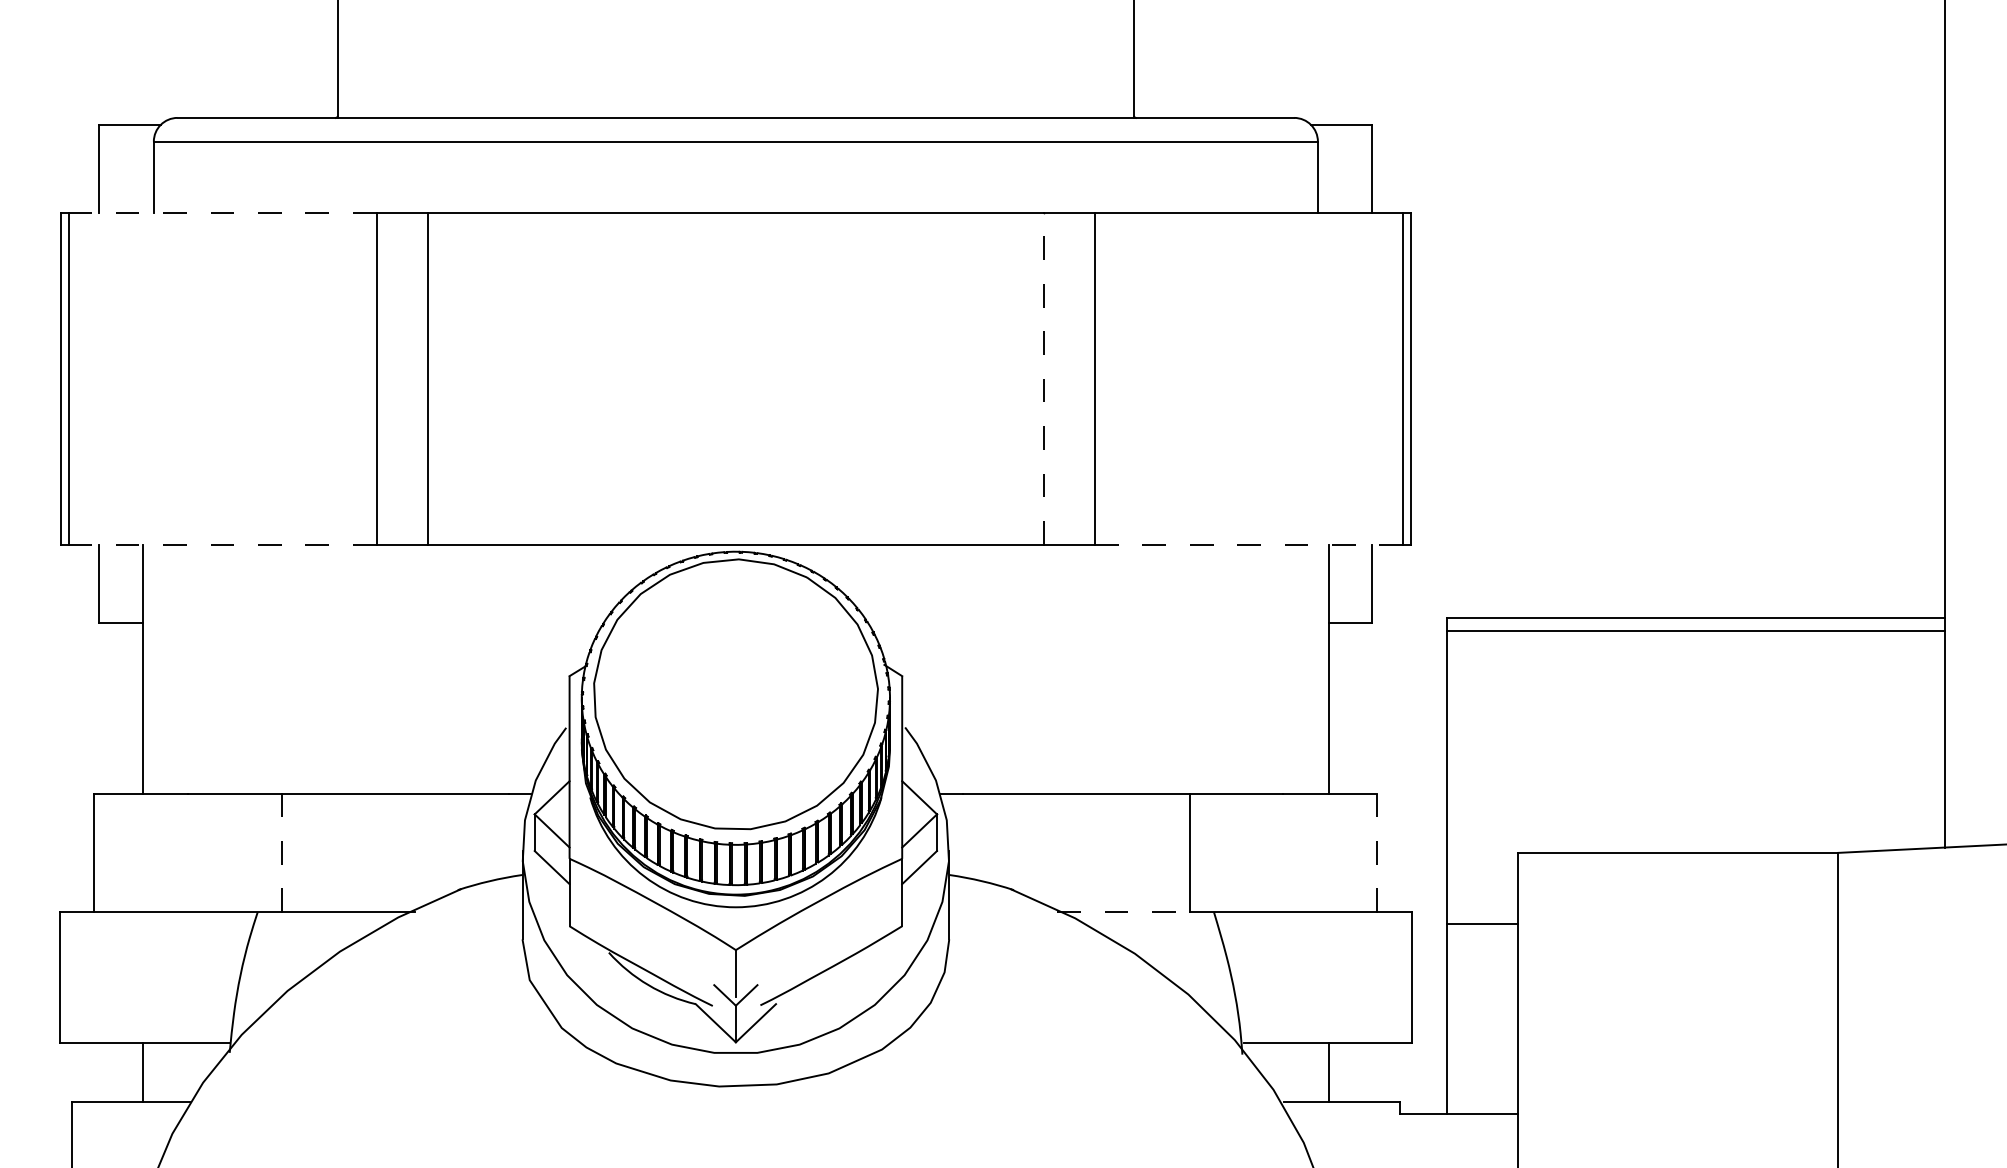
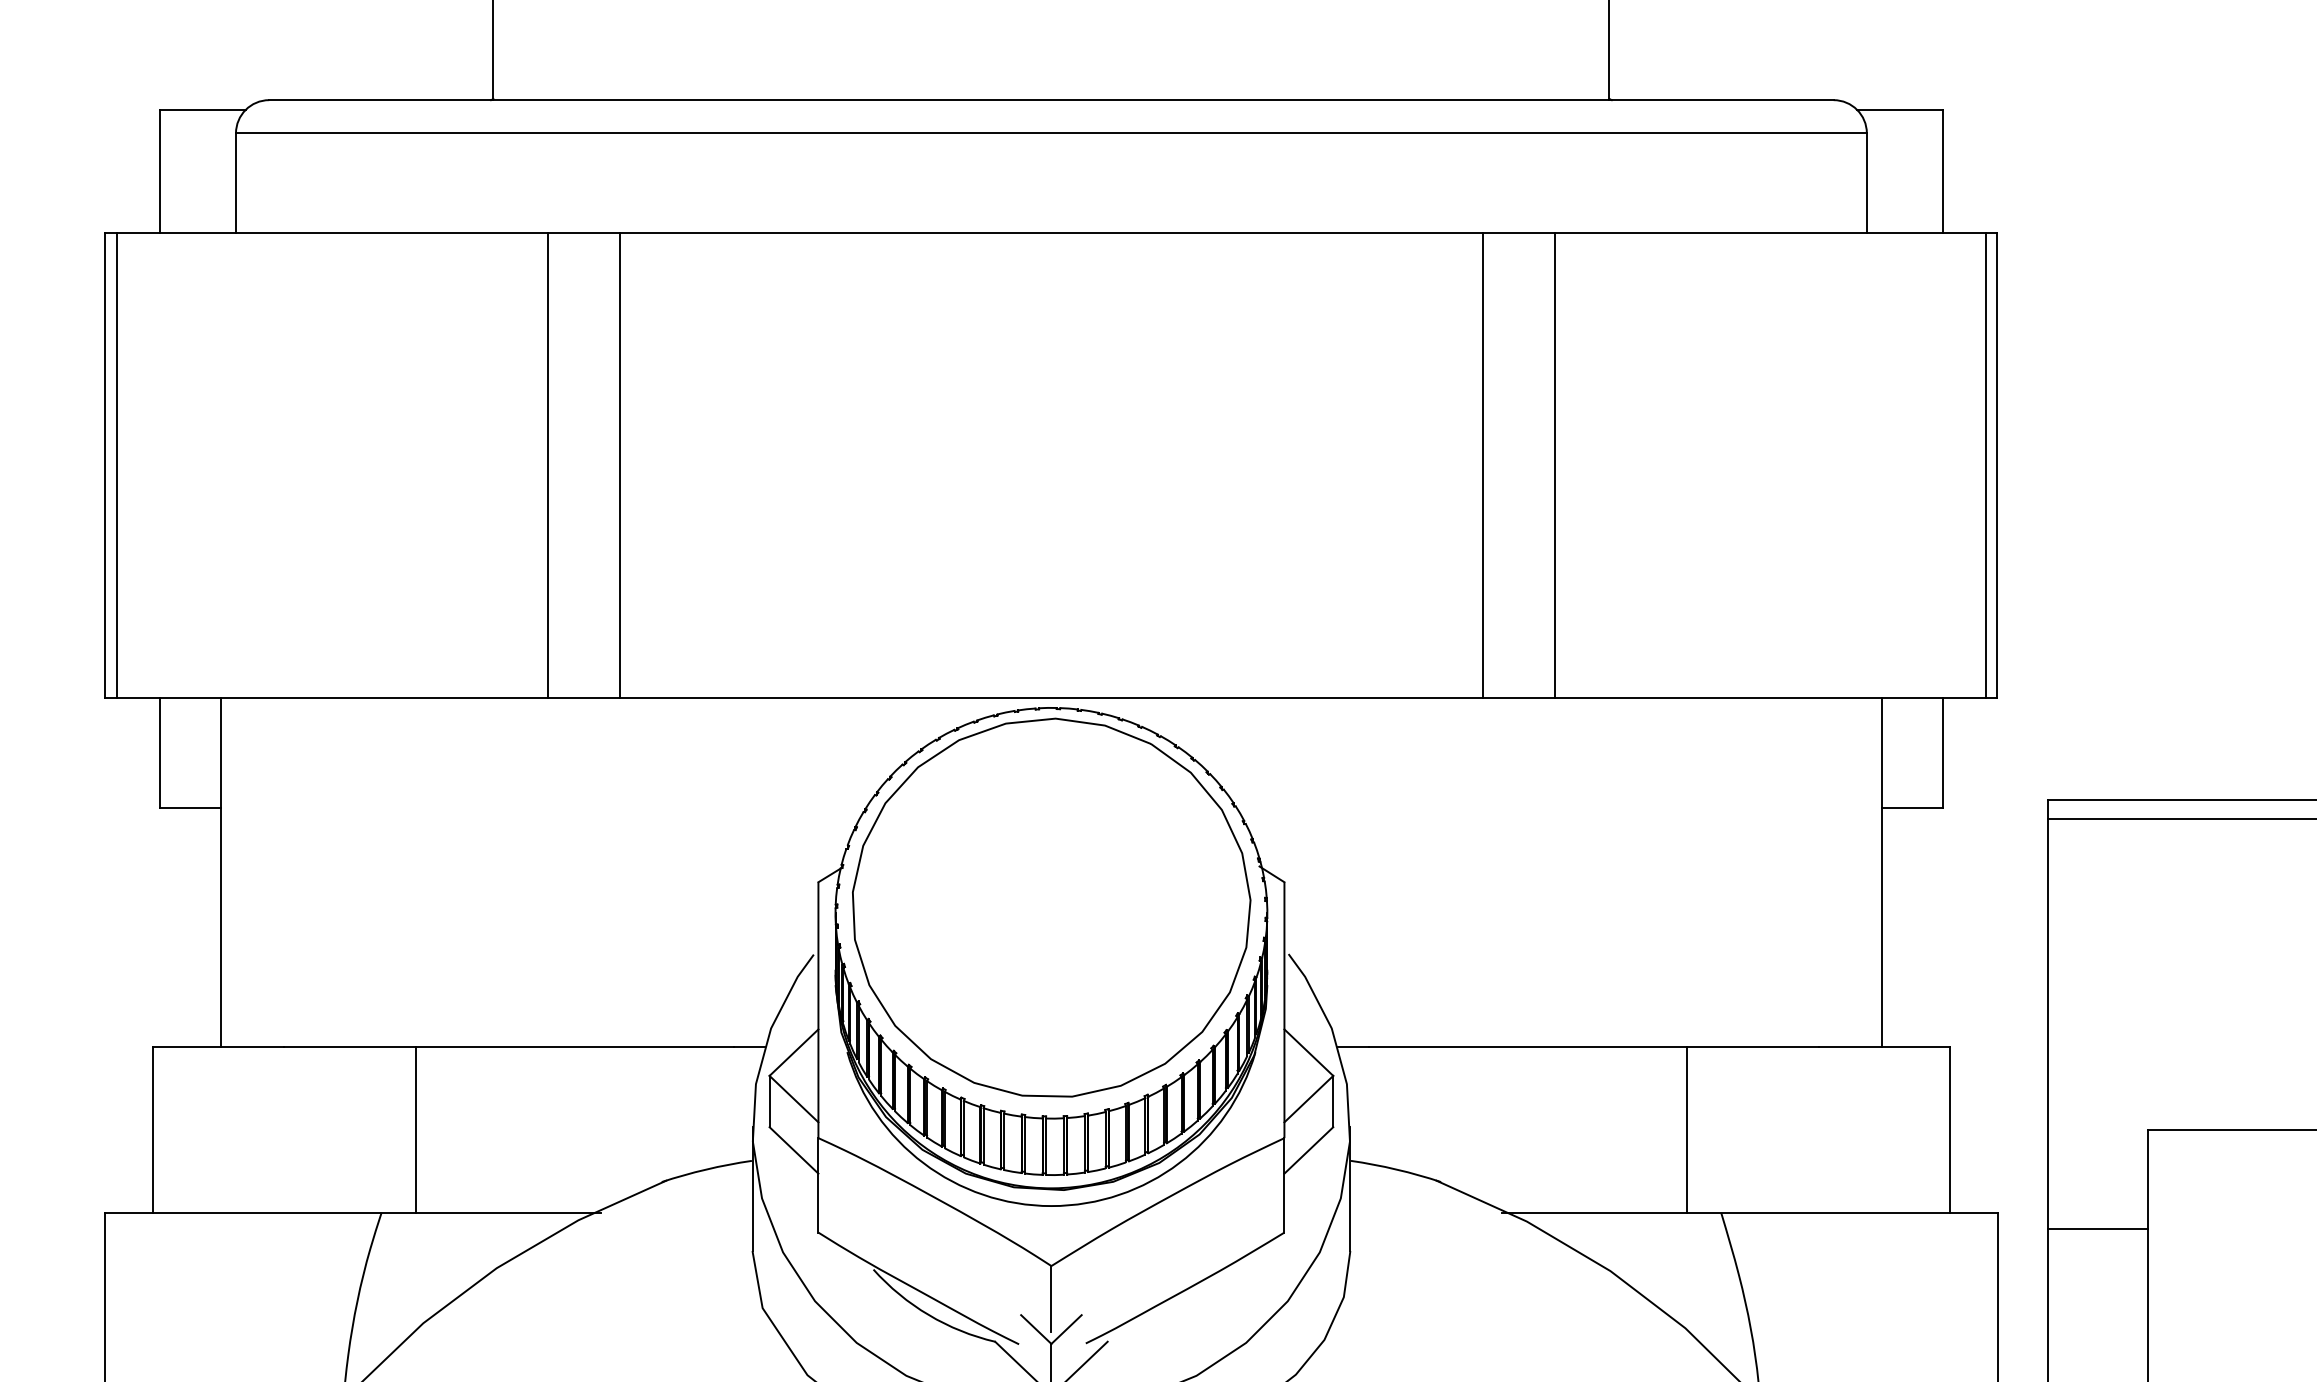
line: (222, 212) -> (332, 232), dashed -> solid
line: (1043, 378) -> (1482, 465), dashed -> solid
line: (222, 544) -> (332, 697), dashed -> solid
line: (1249, 544) -> (1771, 697), dashed -> solid
line: (1377, 852) -> (1950, 1129), dashed -> solid
line: (282, 853) -> (416, 1130), dashed -> solid
line: (1123, 912) -> (1594, 1213), dashed -> solid

